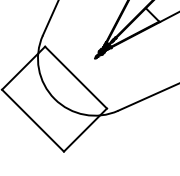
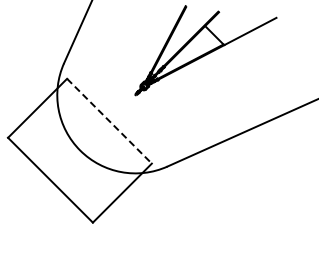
line: (76, 77) -> (109, 121), solid -> dashed

